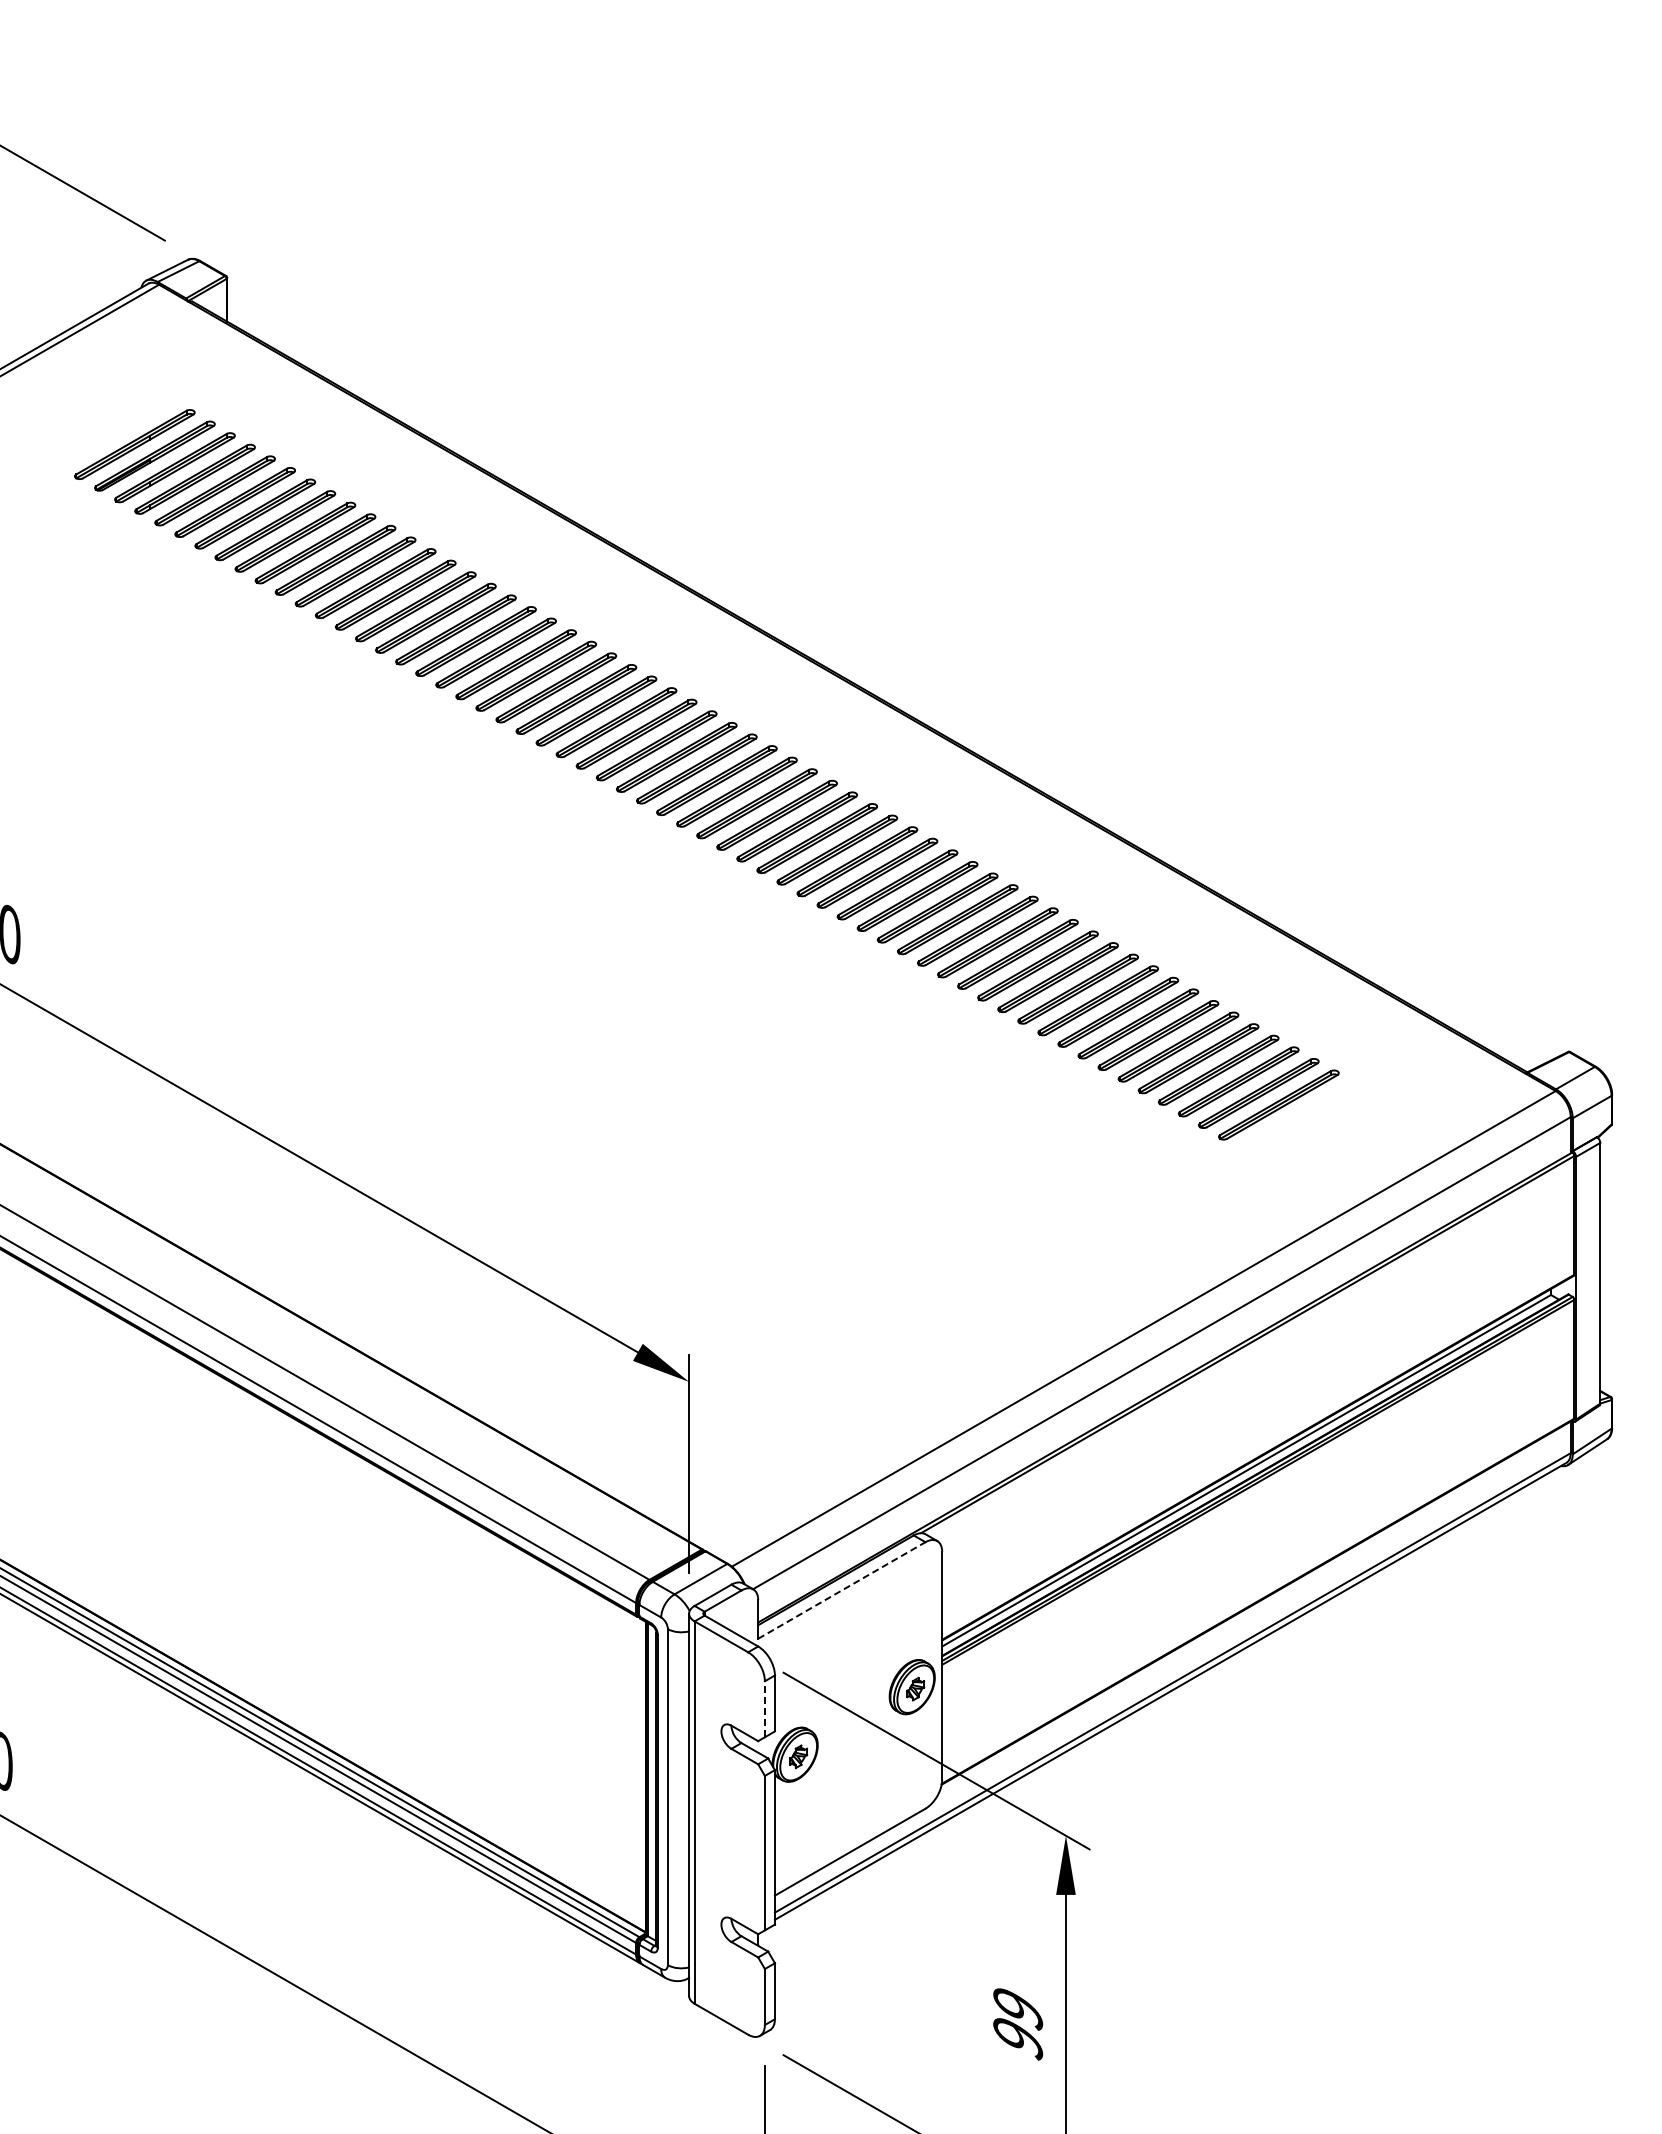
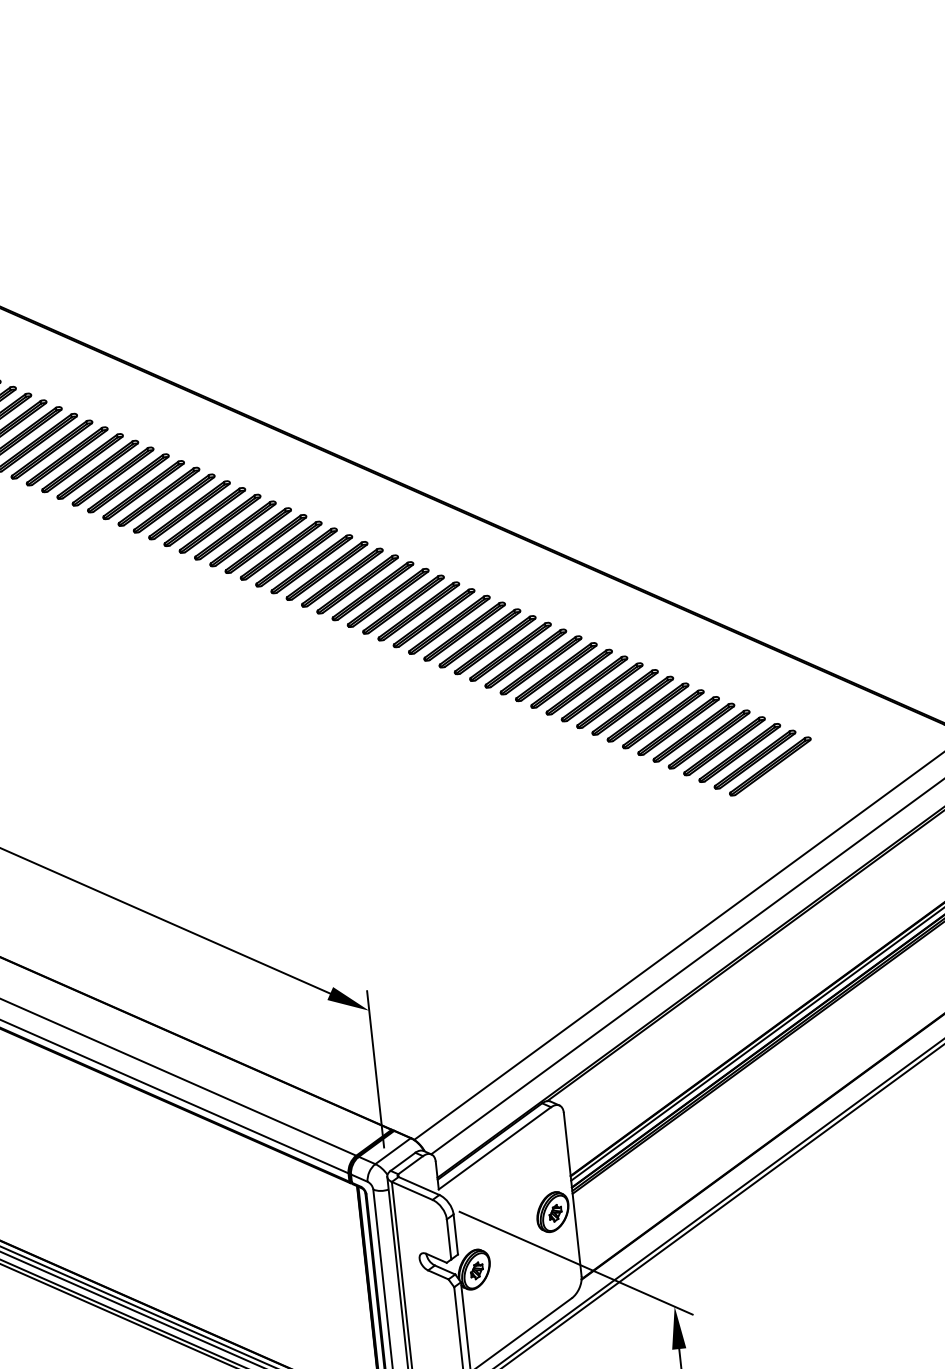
line: (841, 1590) -> (494, 1148), dashed -> solid
line: (764, 1708) -> (448, 1238), dashed -> solid

